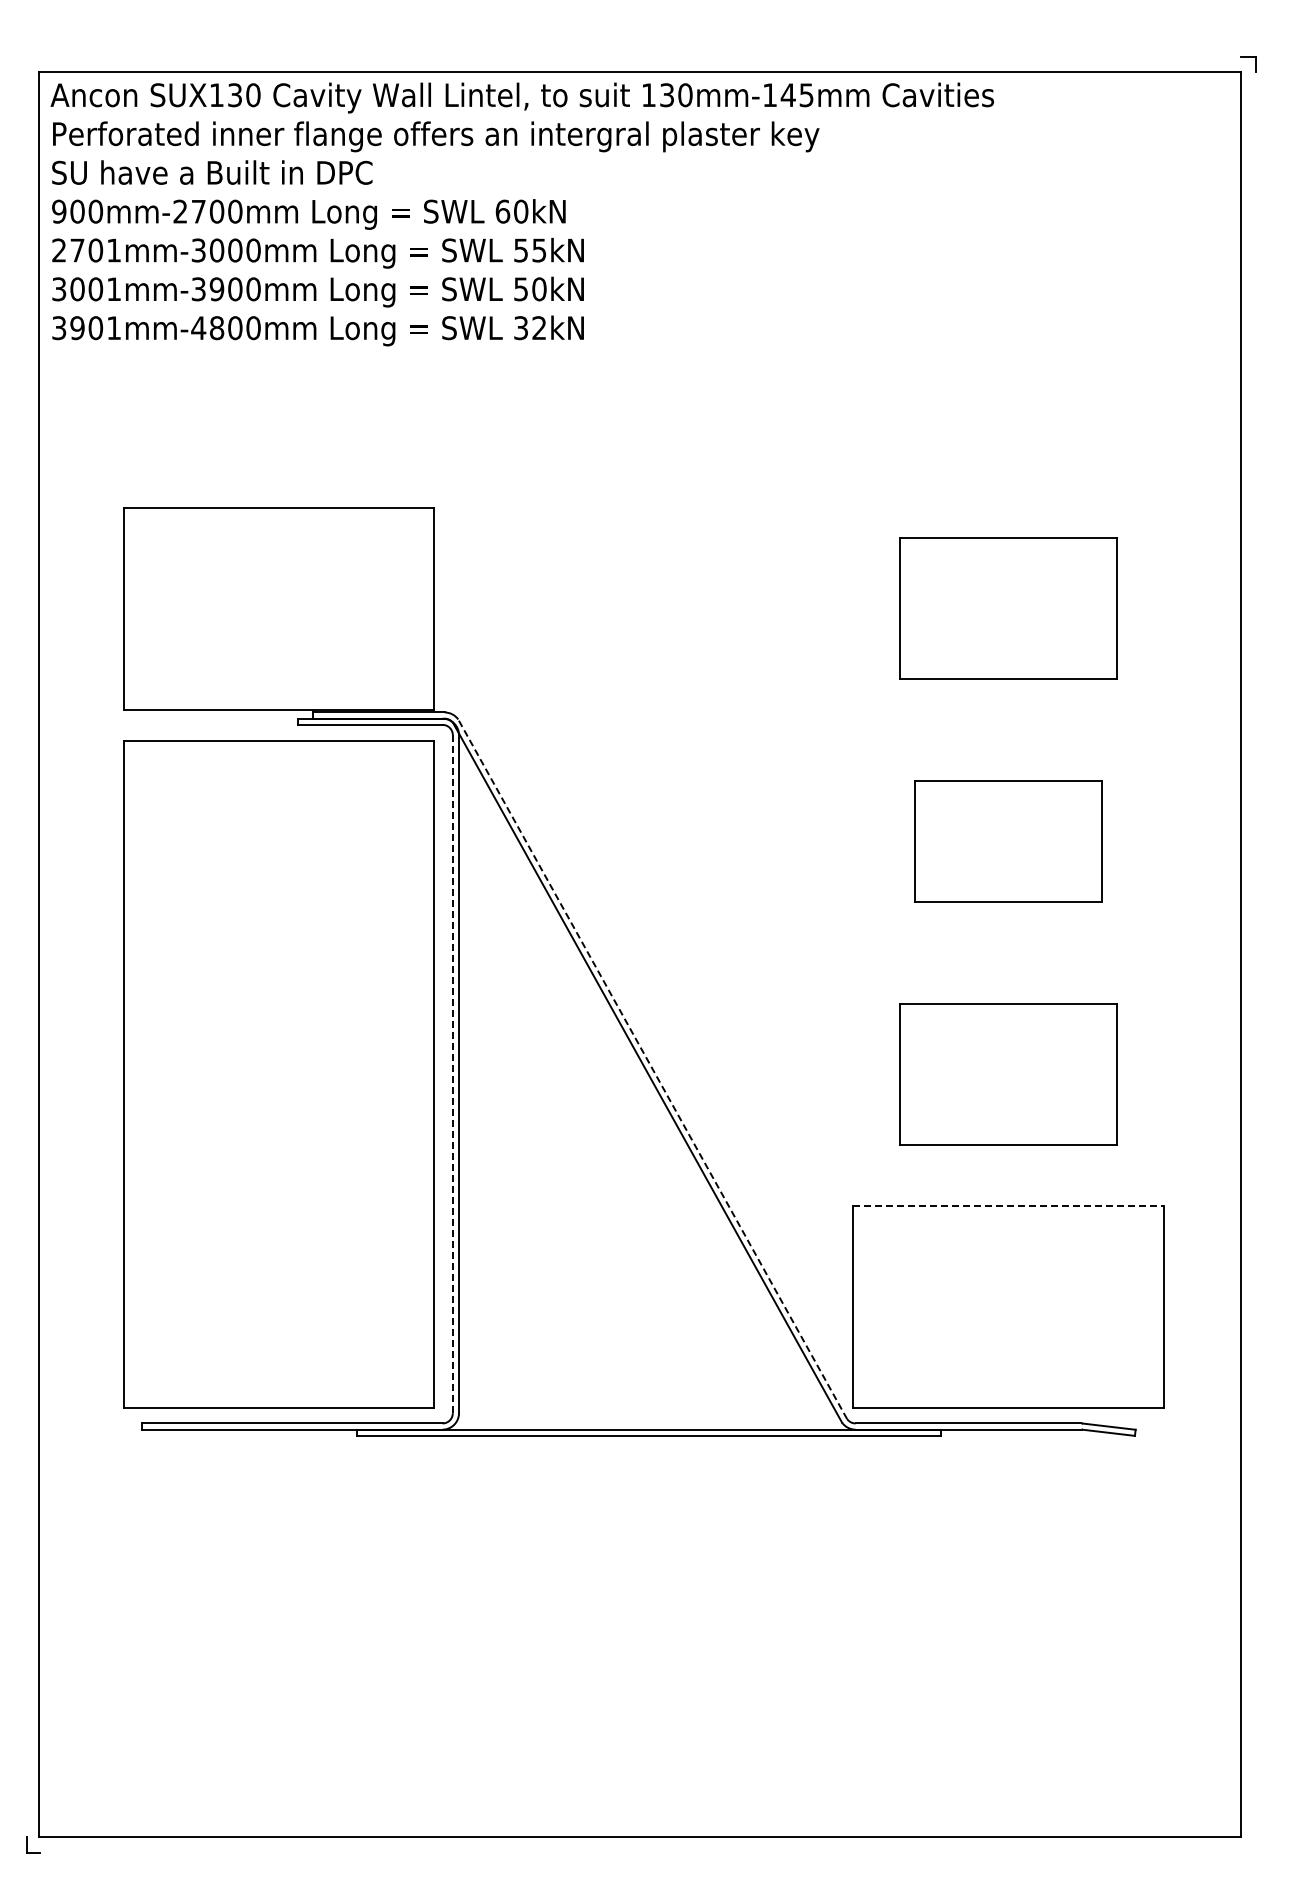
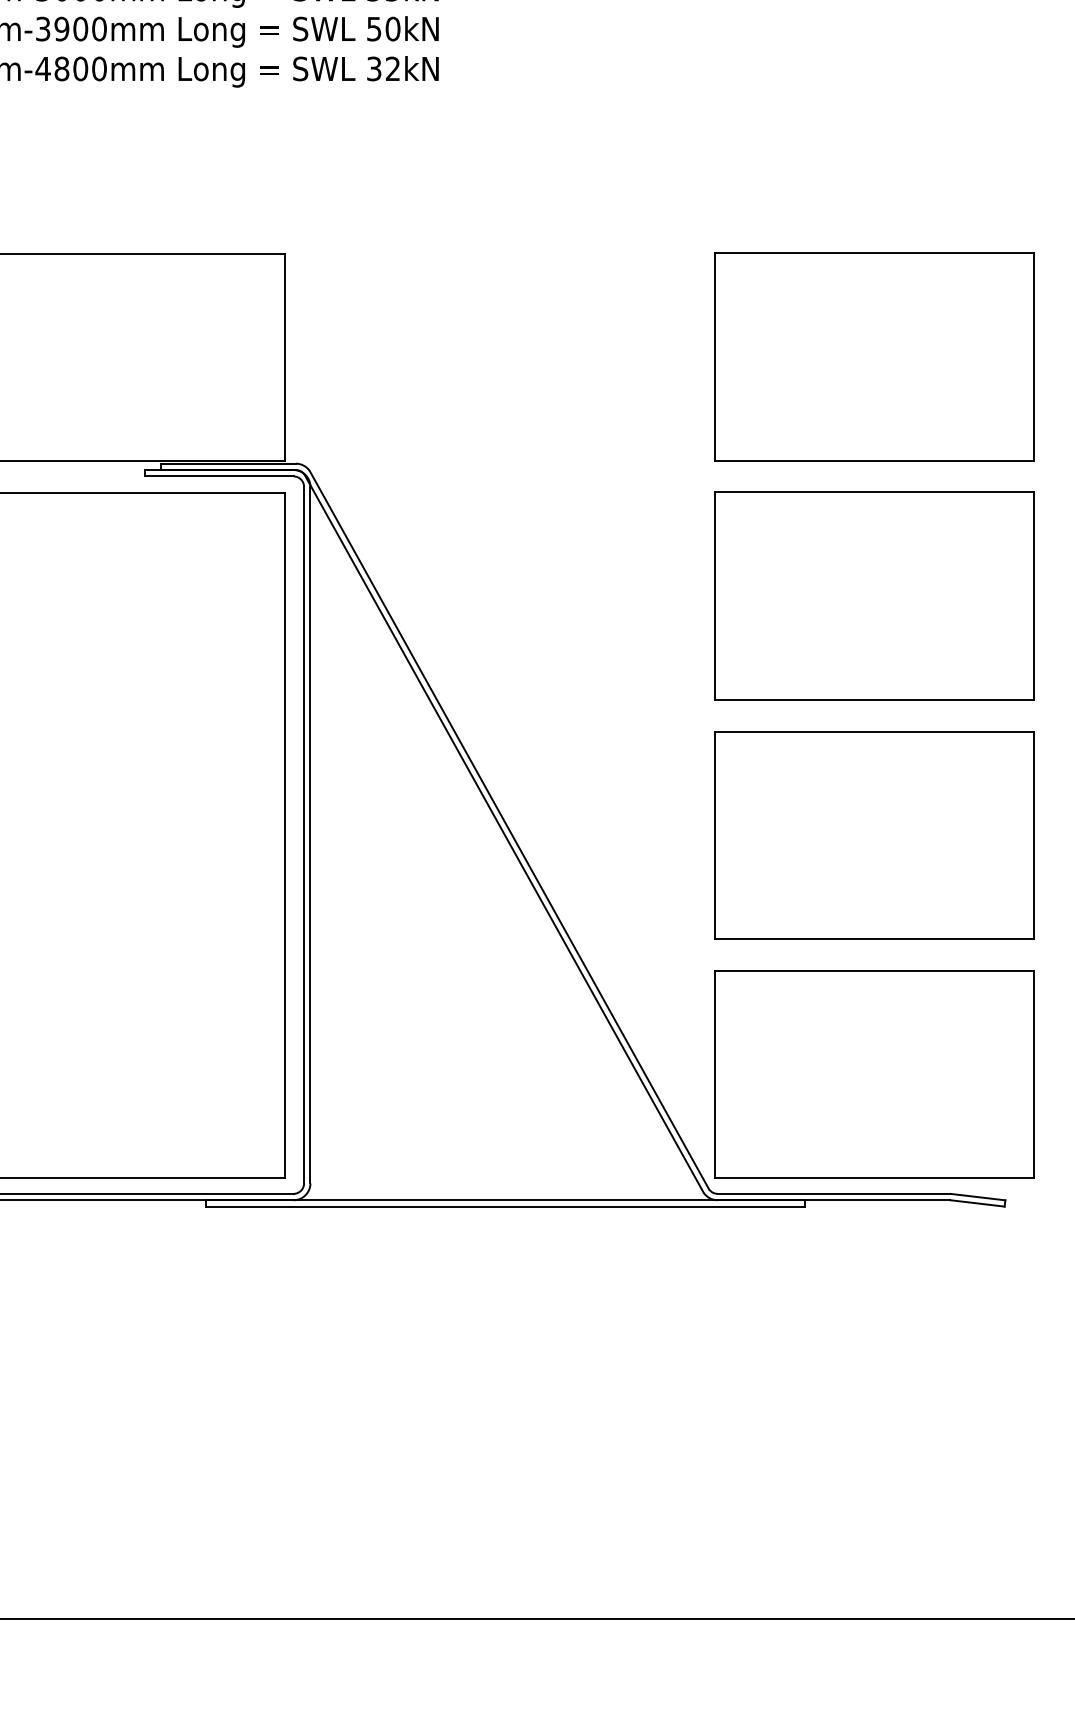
part: (1008, 608) -> (874, 356), size x1.43
part: (1008, 840) -> (874, 595), size x1.67
line: (652, 1068) -> (509, 829), dashed -> solid
part: (1008, 1073) -> (874, 834), size x1.43
line: (452, 1074) -> (303, 835), dashed -> solid
line: (1009, 1206) -> (875, 971), dashed -> solid

